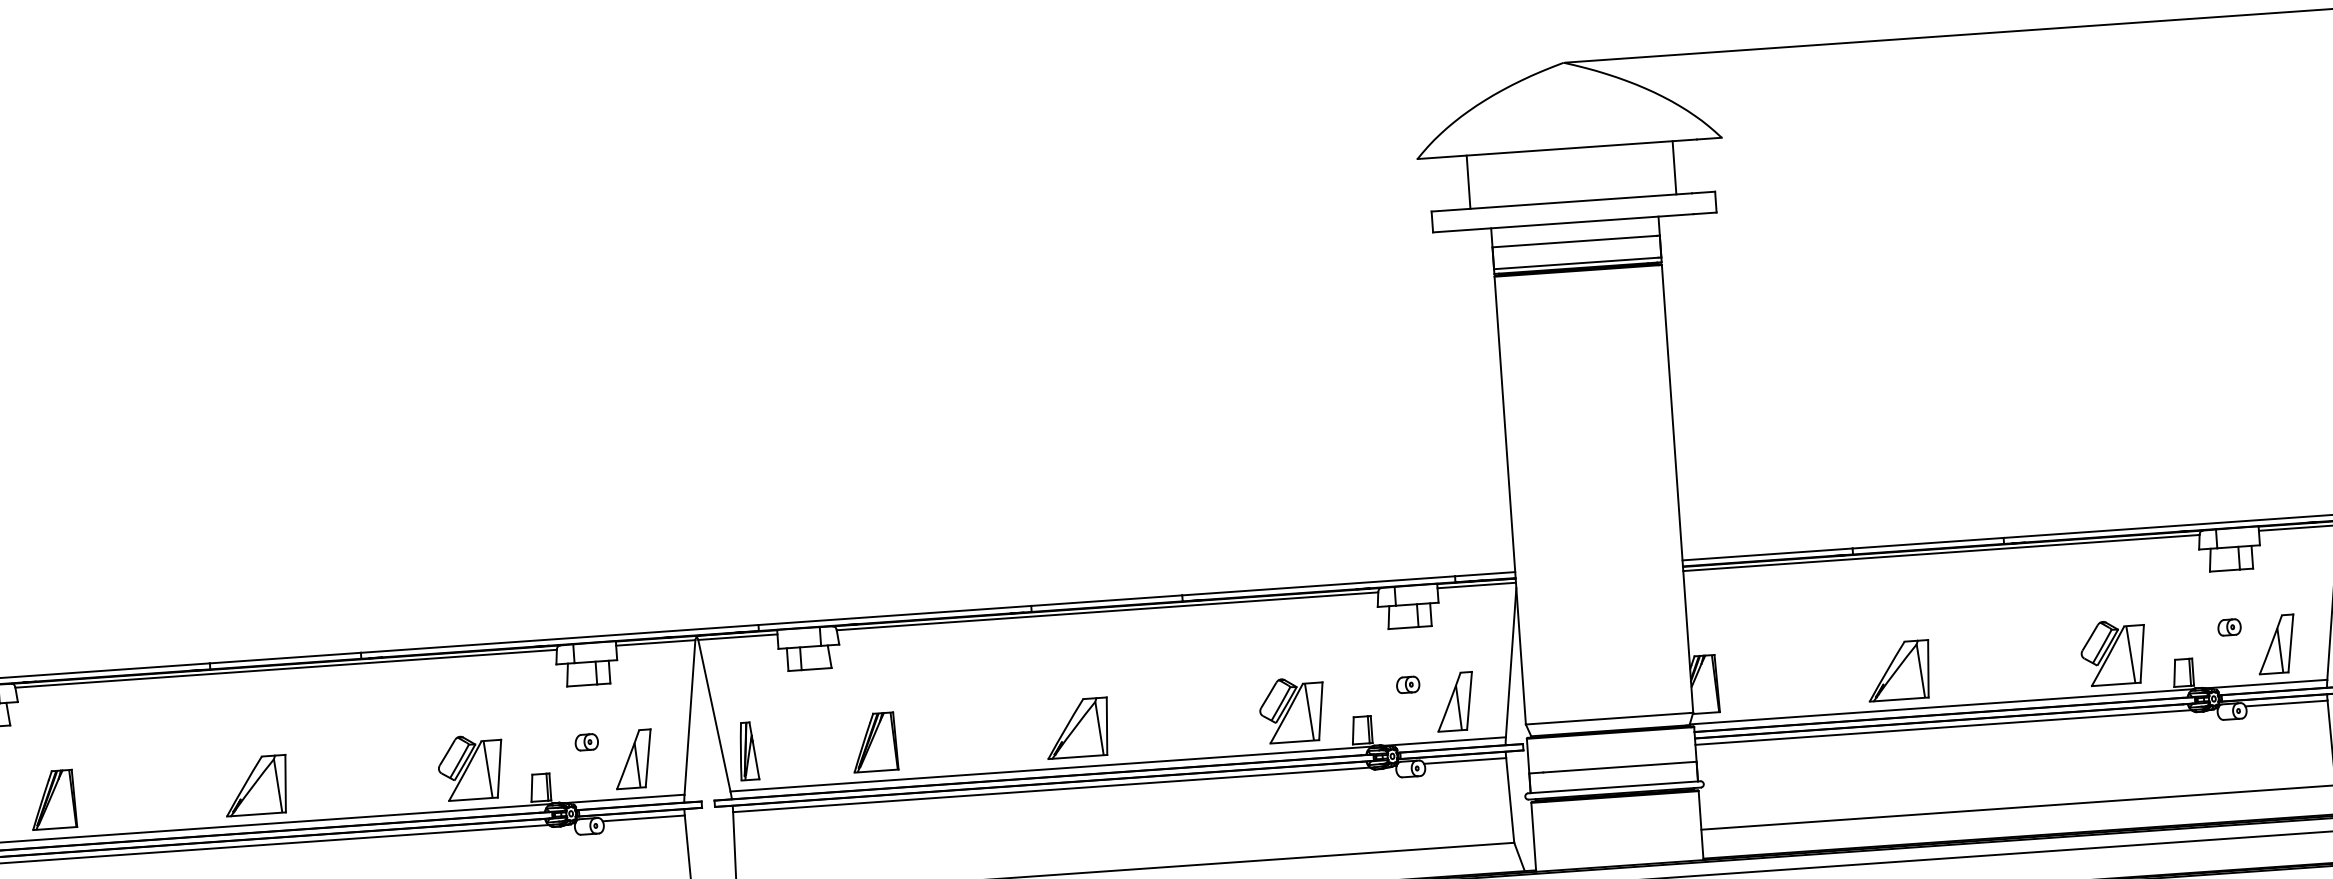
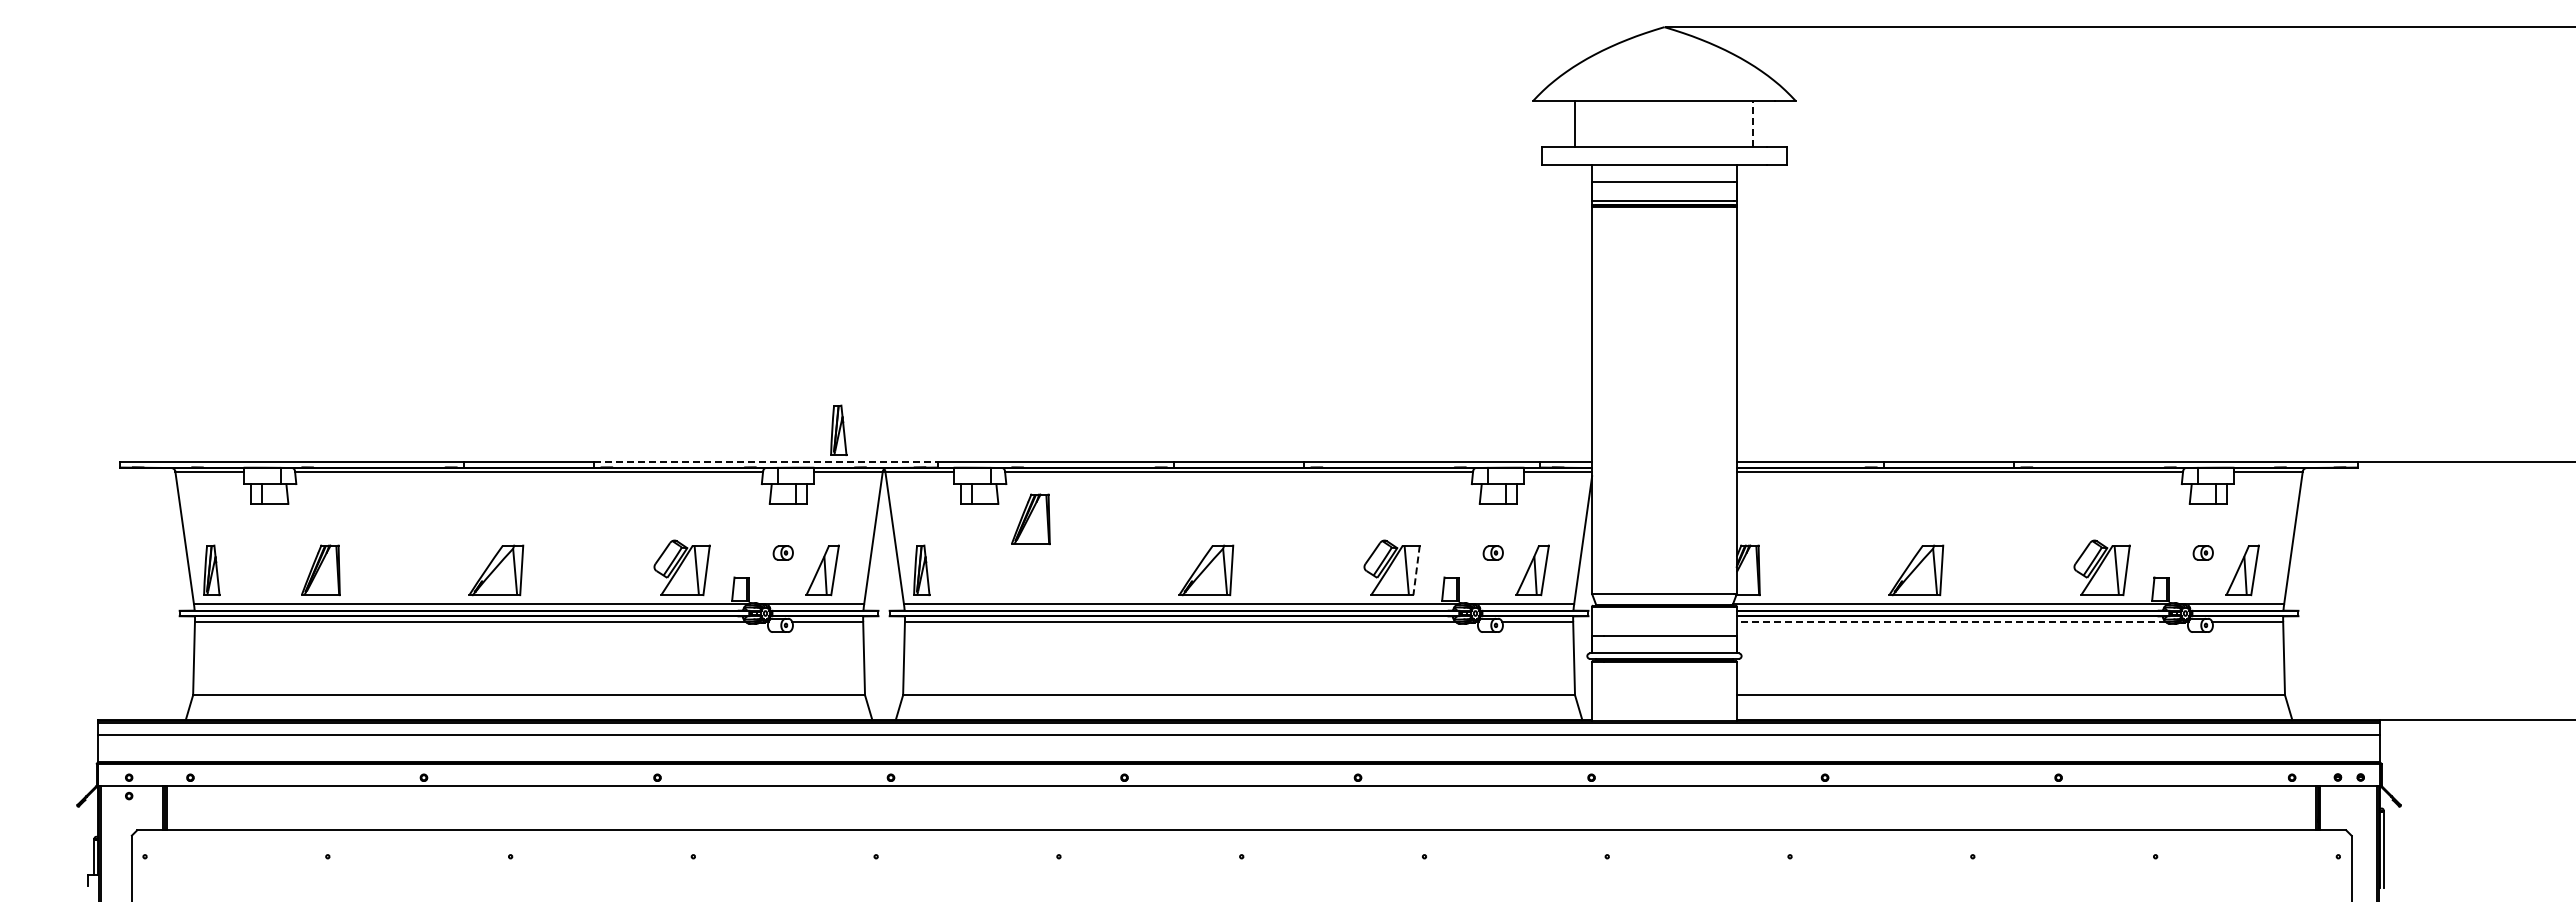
line: (1674, 167) -> (1753, 123), solid -> dashed
part: (640, 595) -> (838, 429), added
line: (560, 639) -> (766, 462), solid -> dashed
line: (1320, 711) -> (1416, 570), solid -> dashed
line: (1942, 727) -> (1950, 621), solid -> dashed
part: (874, 741) -> (1030, 518), moved

